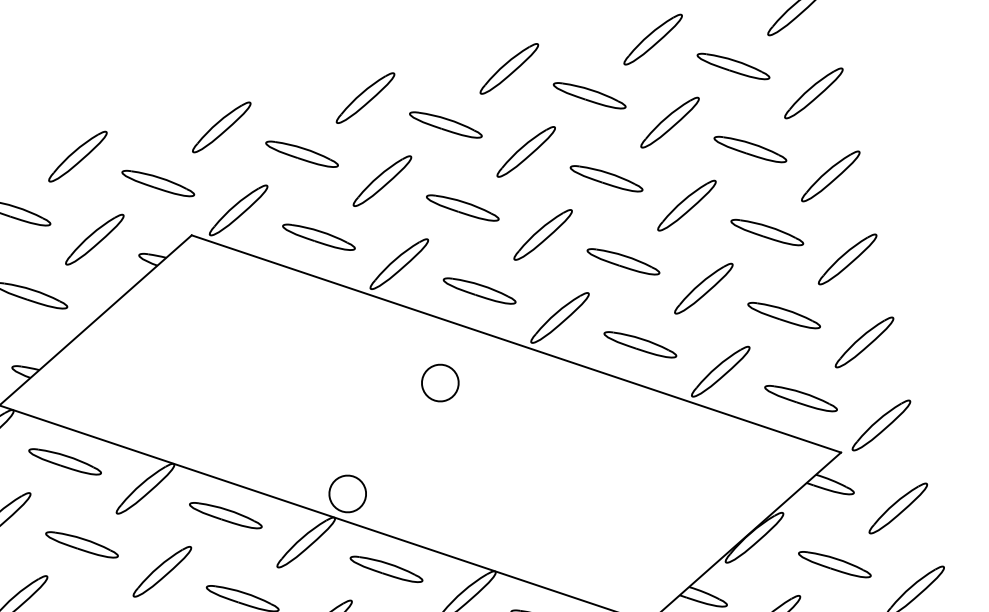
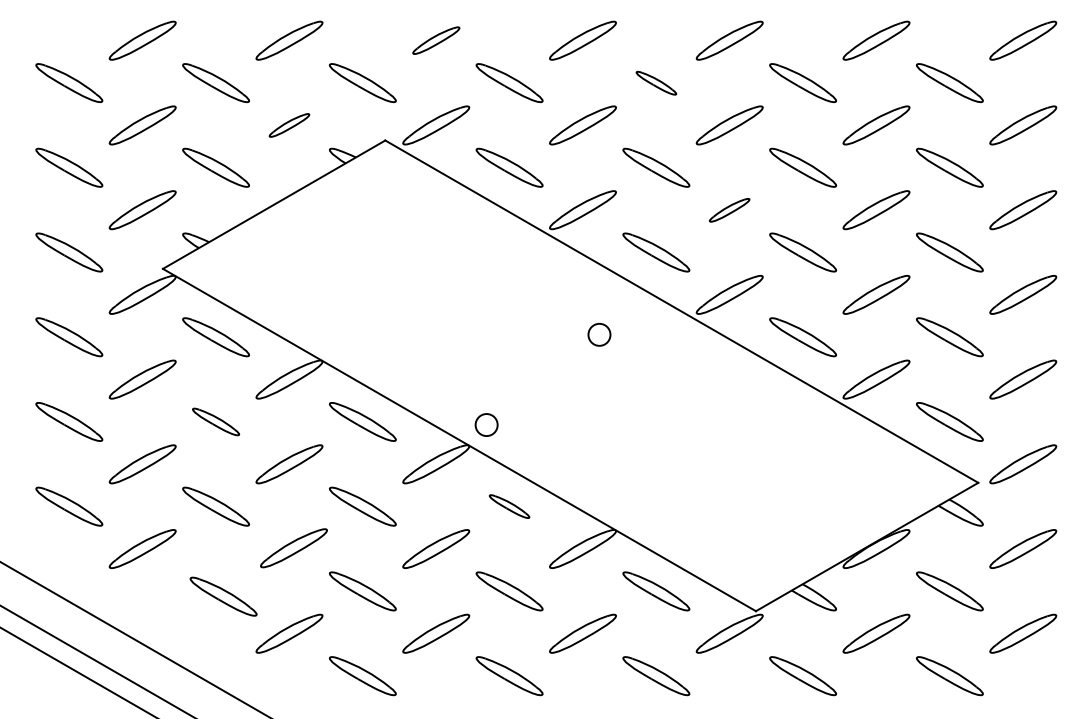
part: (446, 125) -> (656, 83), size x0.6
part: (221, 127) -> (436, 40), size x0.7
part: (542, 235) -> (729, 210), size x0.6
part: (94, 239) -> (289, 125), size x0.6
circle: (440, 382) -> (599, 334), size x0.6
circle: (347, 493) -> (486, 424), size x0.6
part: (81, 544) -> (215, 421), size x0.7
part: (386, 569) -> (509, 506), size x0.6

